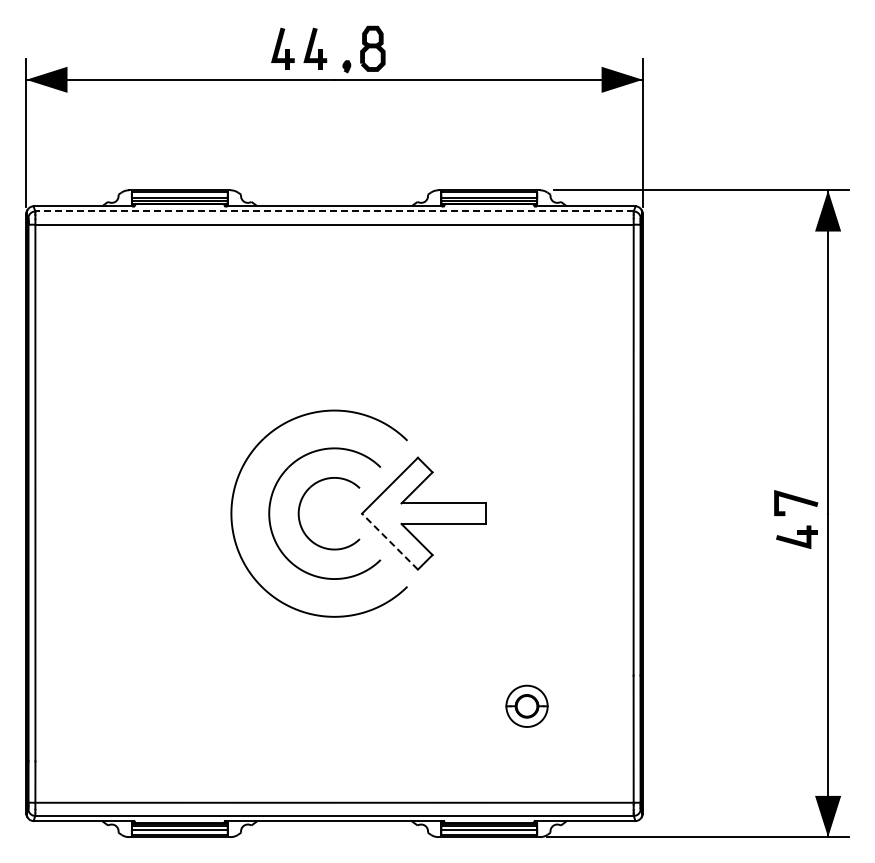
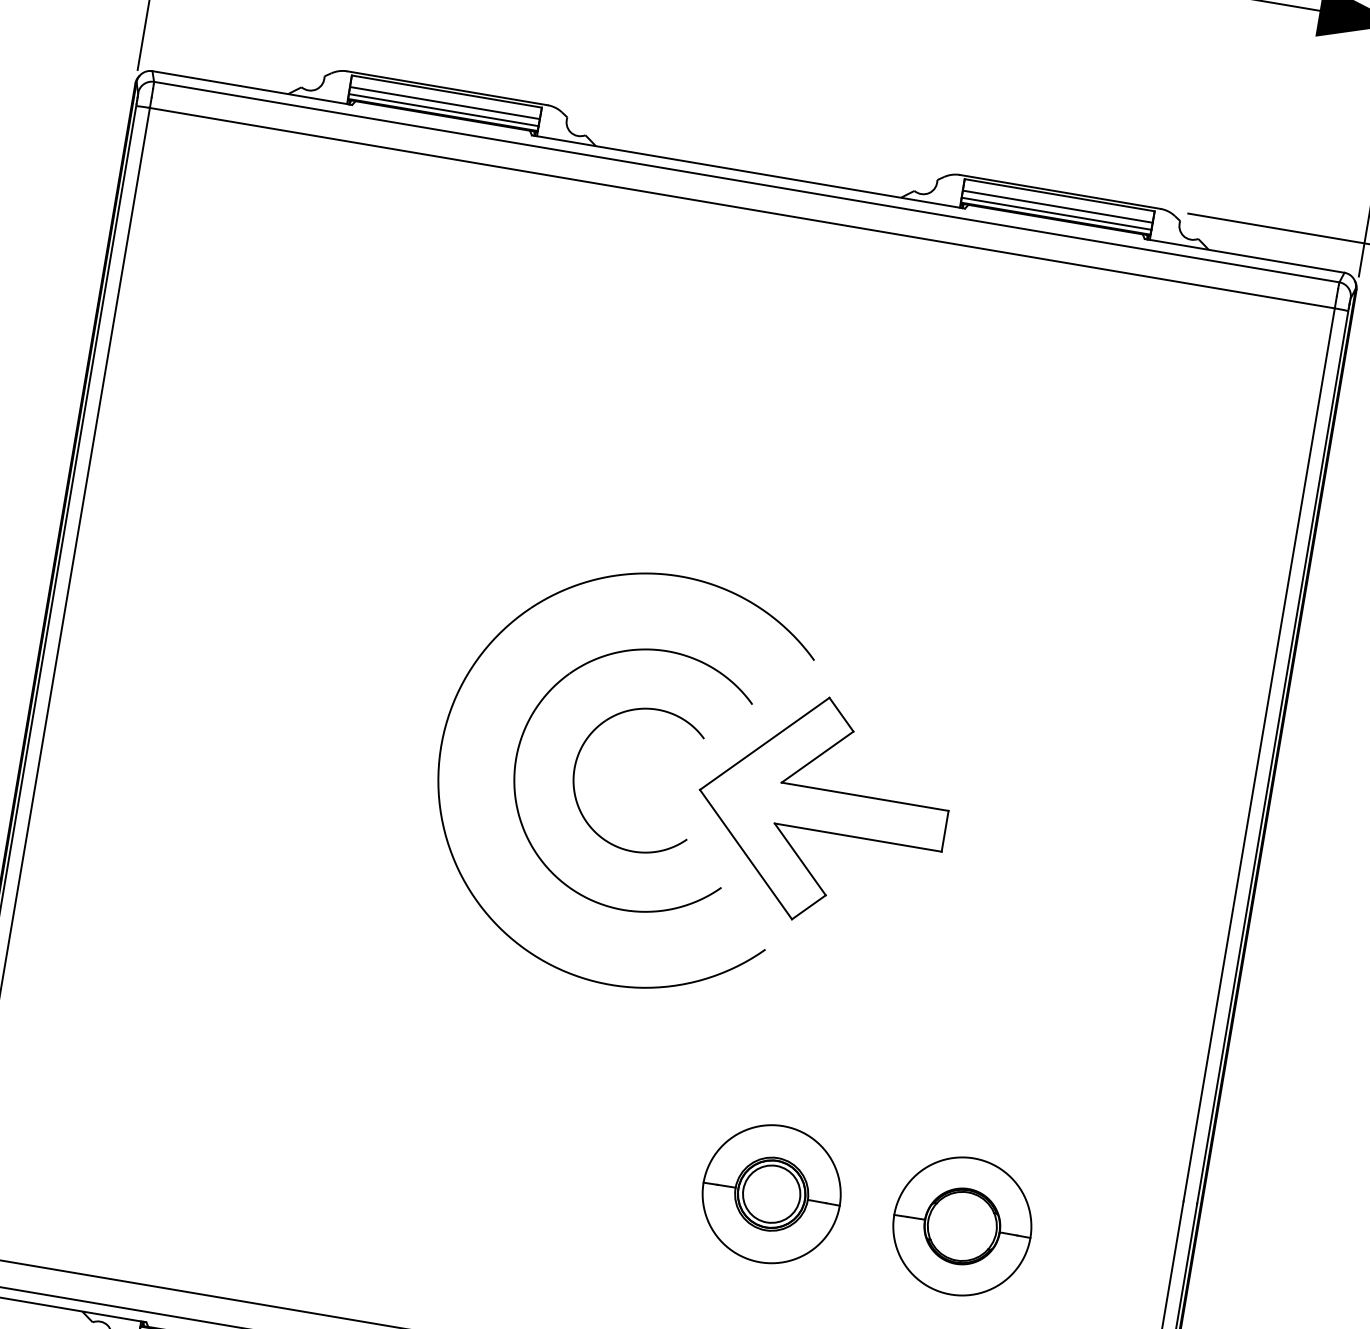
line: (334, 211) -> (746, 182), dashed -> solid
line: (390, 541) -> (747, 854), dashed -> solid
part: (430, 706) -> (770, 1194), added
part: (526, 706) -> (961, 1226), size x1.67

